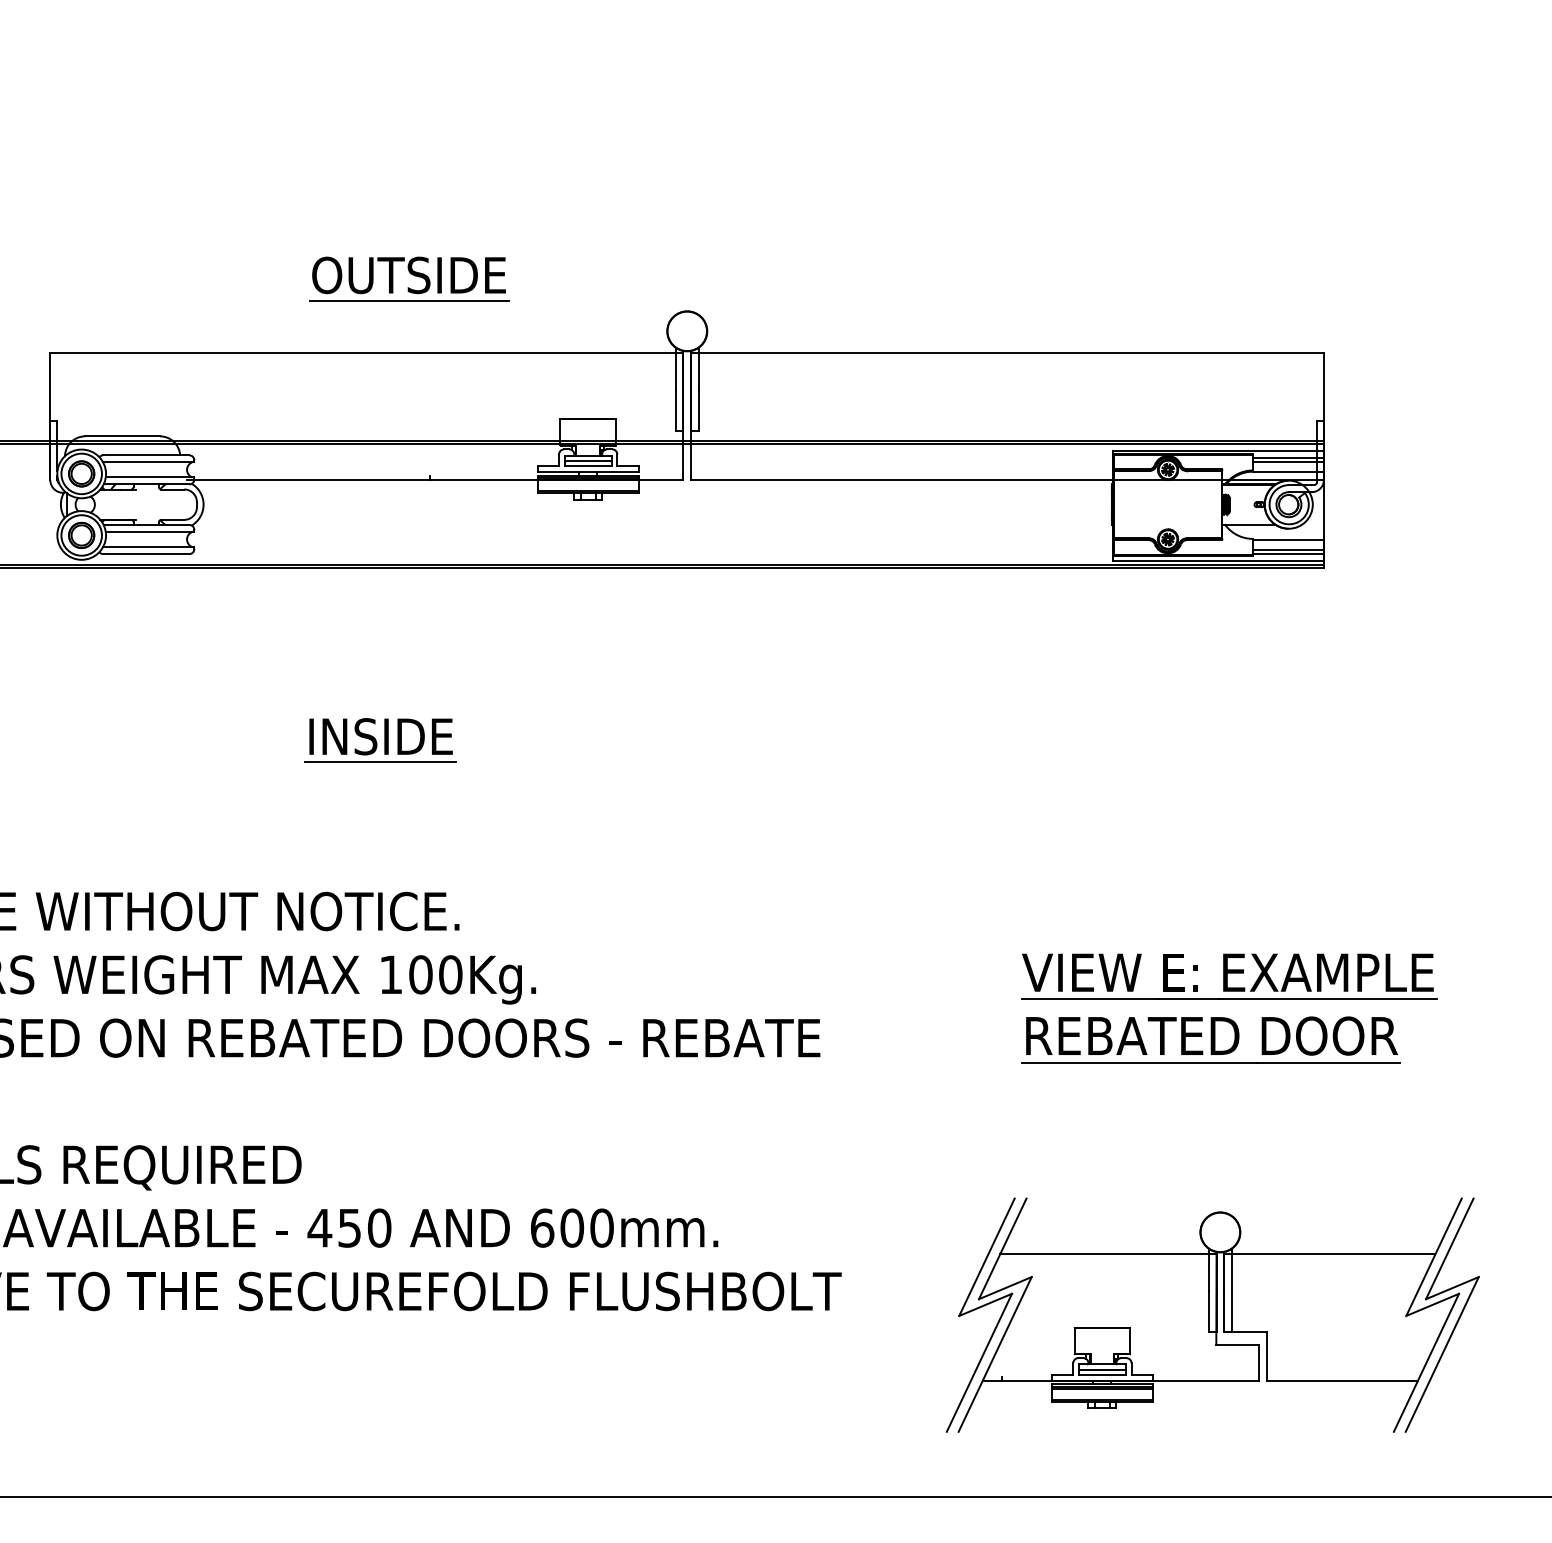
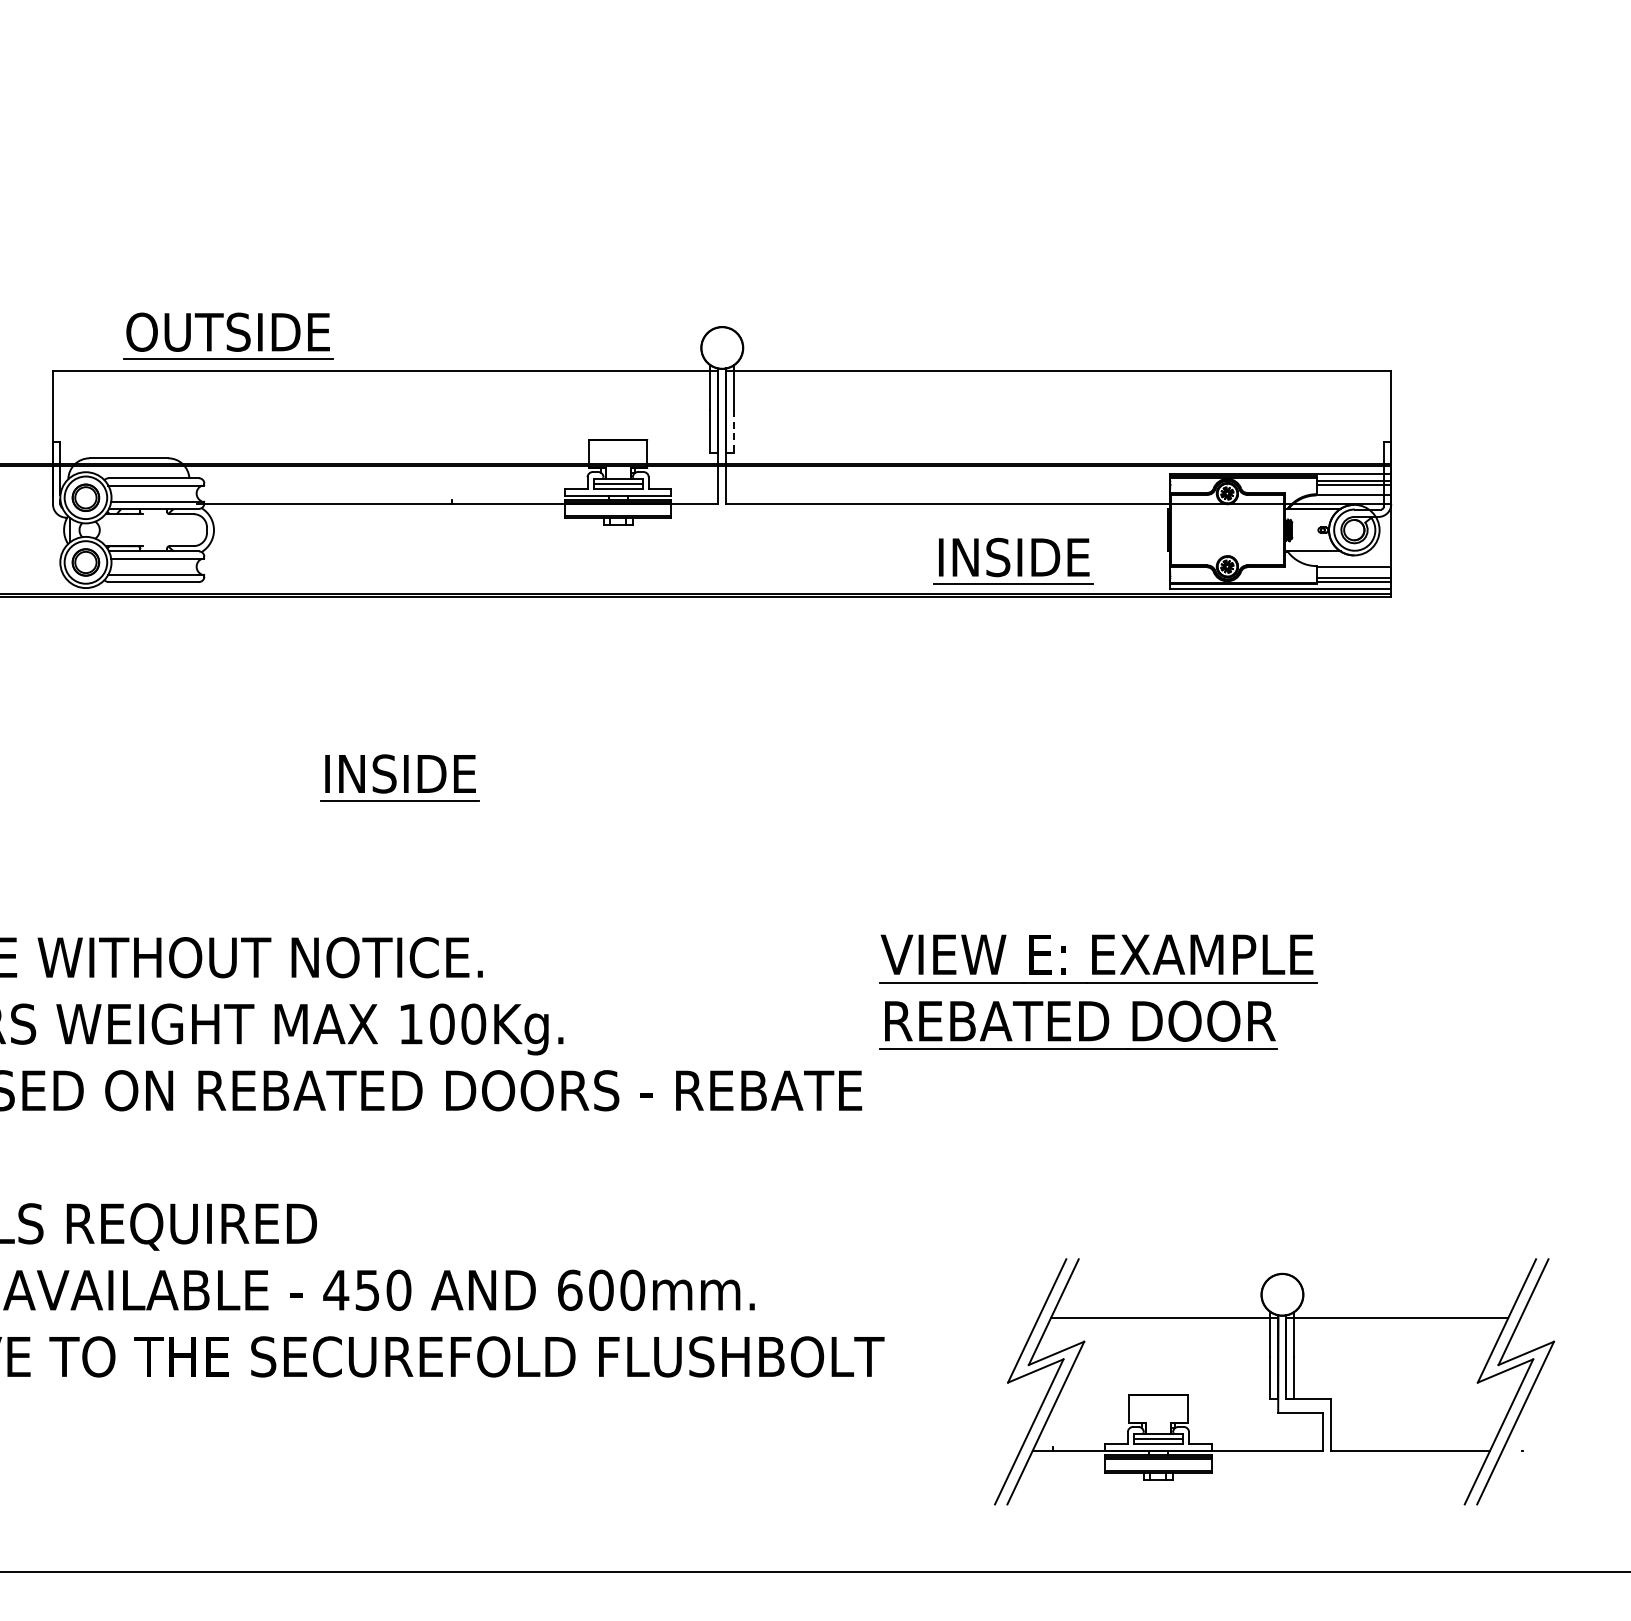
part: (409, 278) -> (228, 335), moved
line: (698, 411) -> (734, 432), solid -> dashed
part: (964, 534) -> (1013, 561), added
part: (1229, 999) -> (1098, 982), moved

